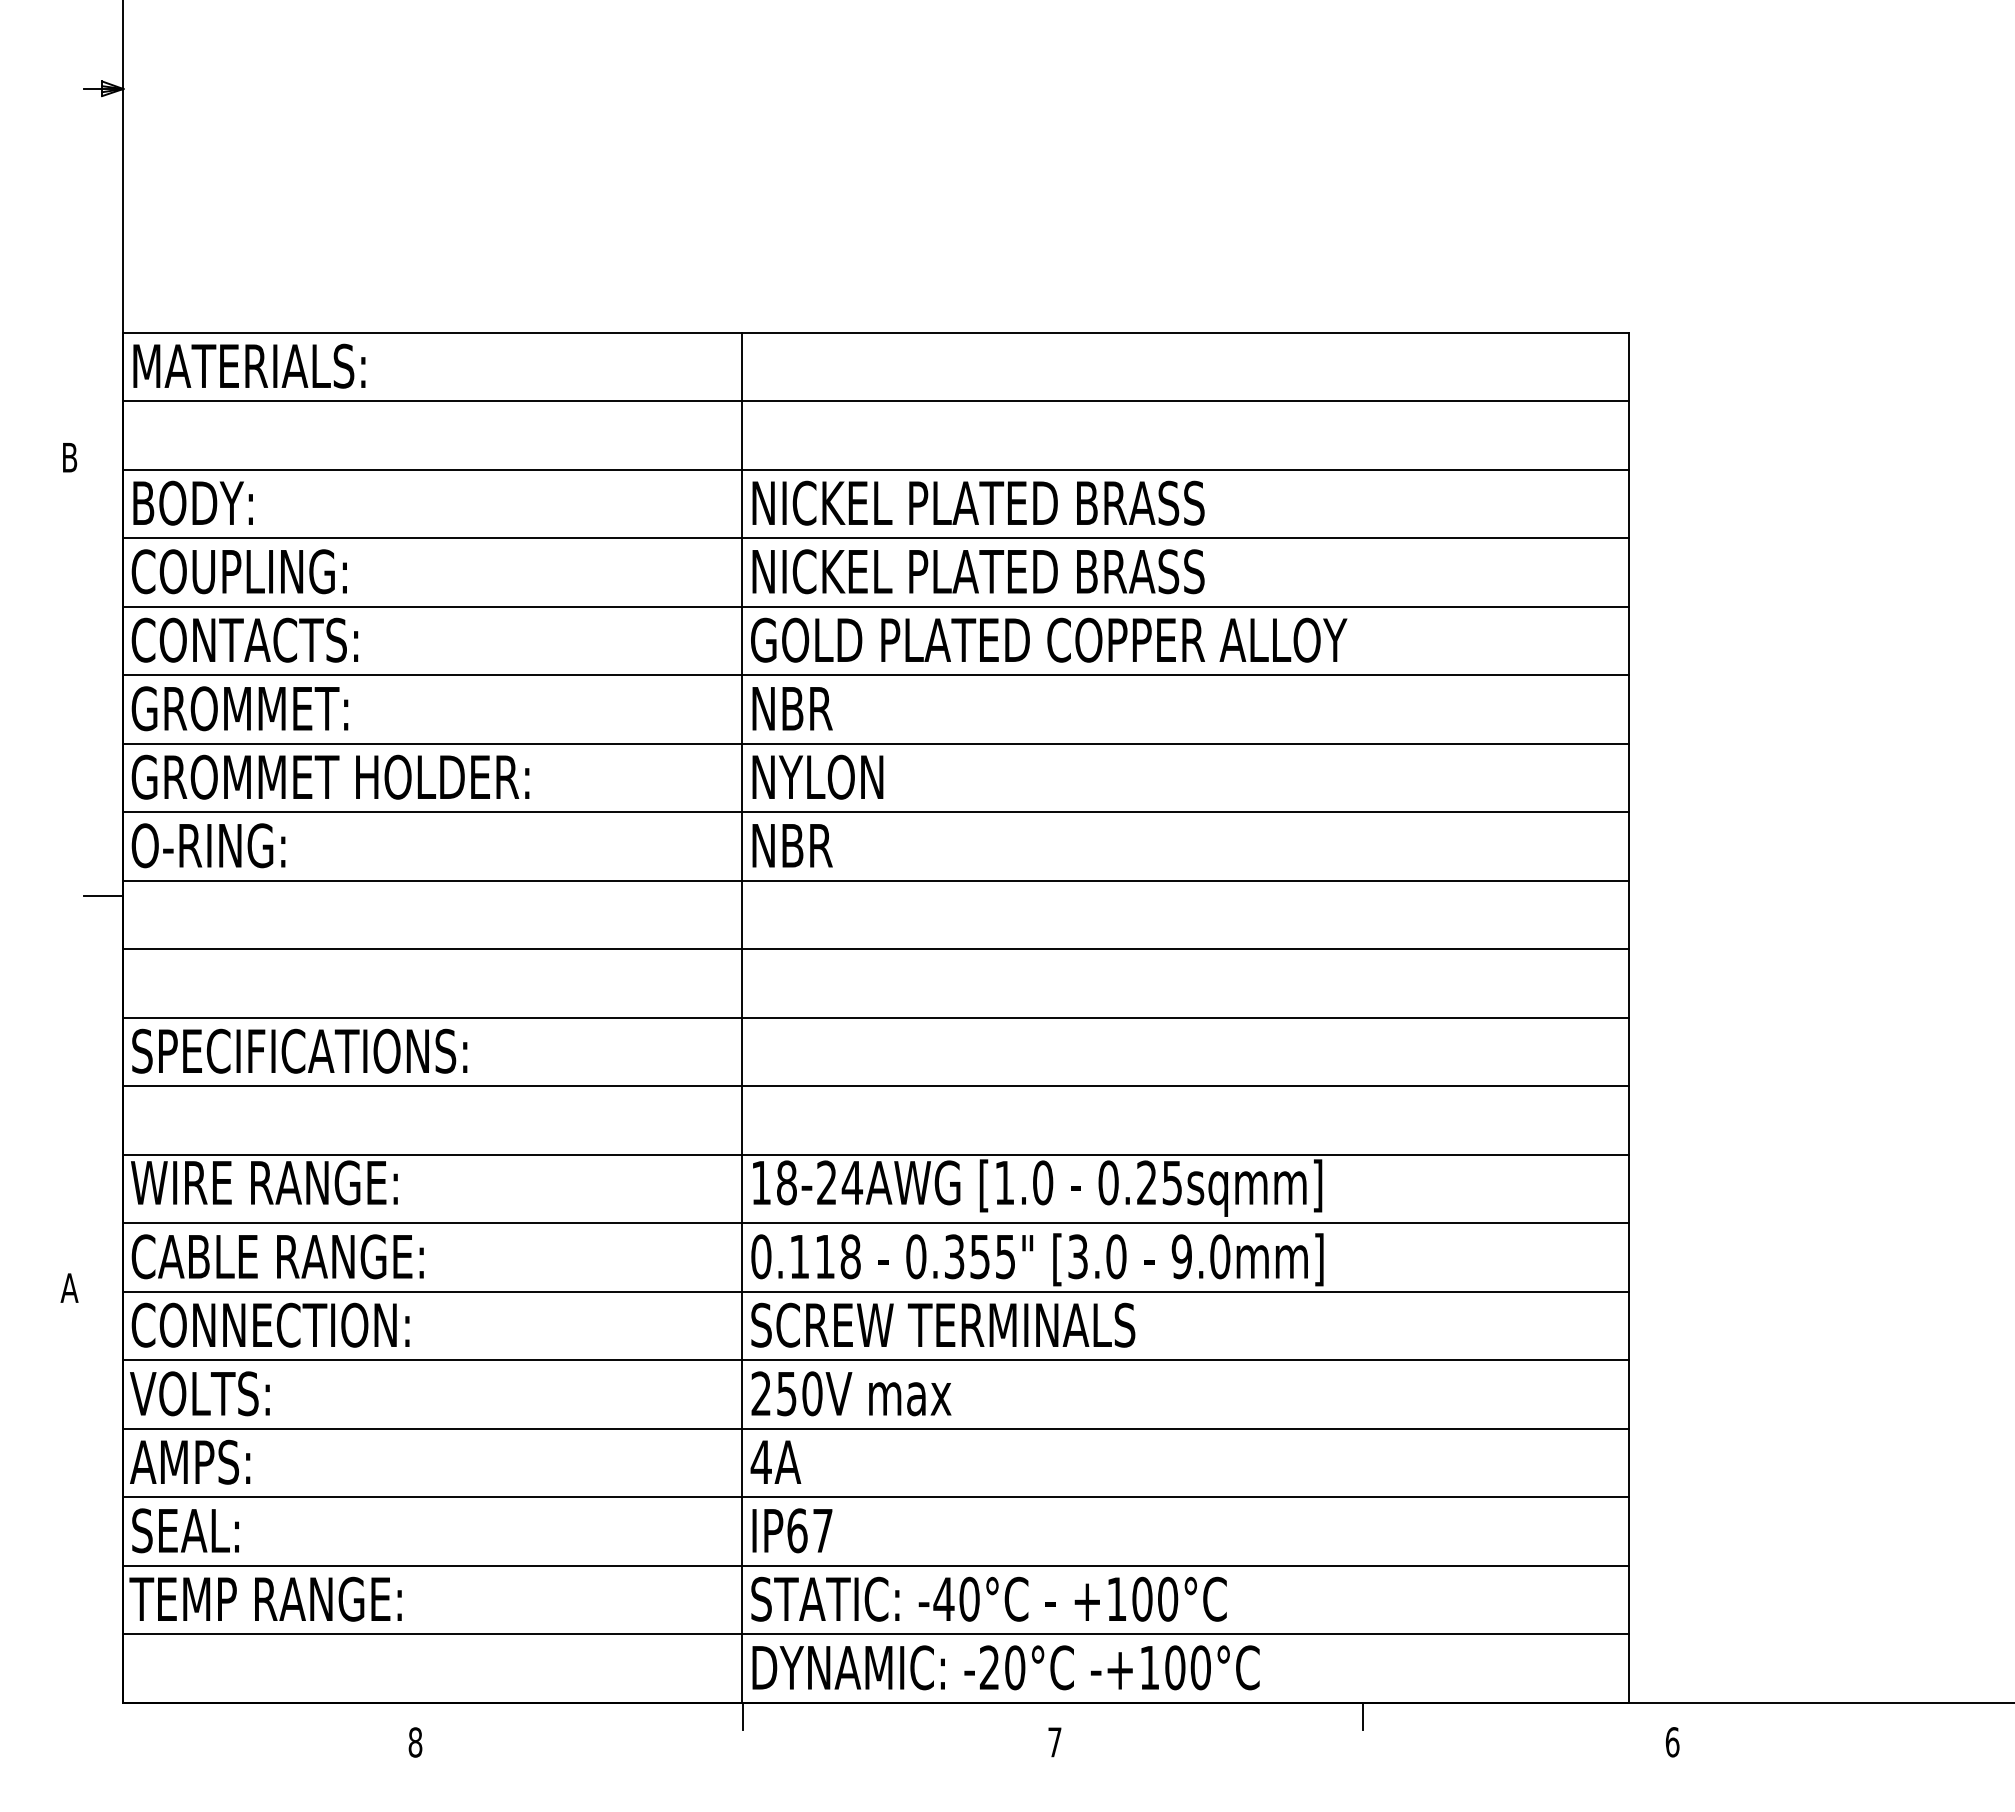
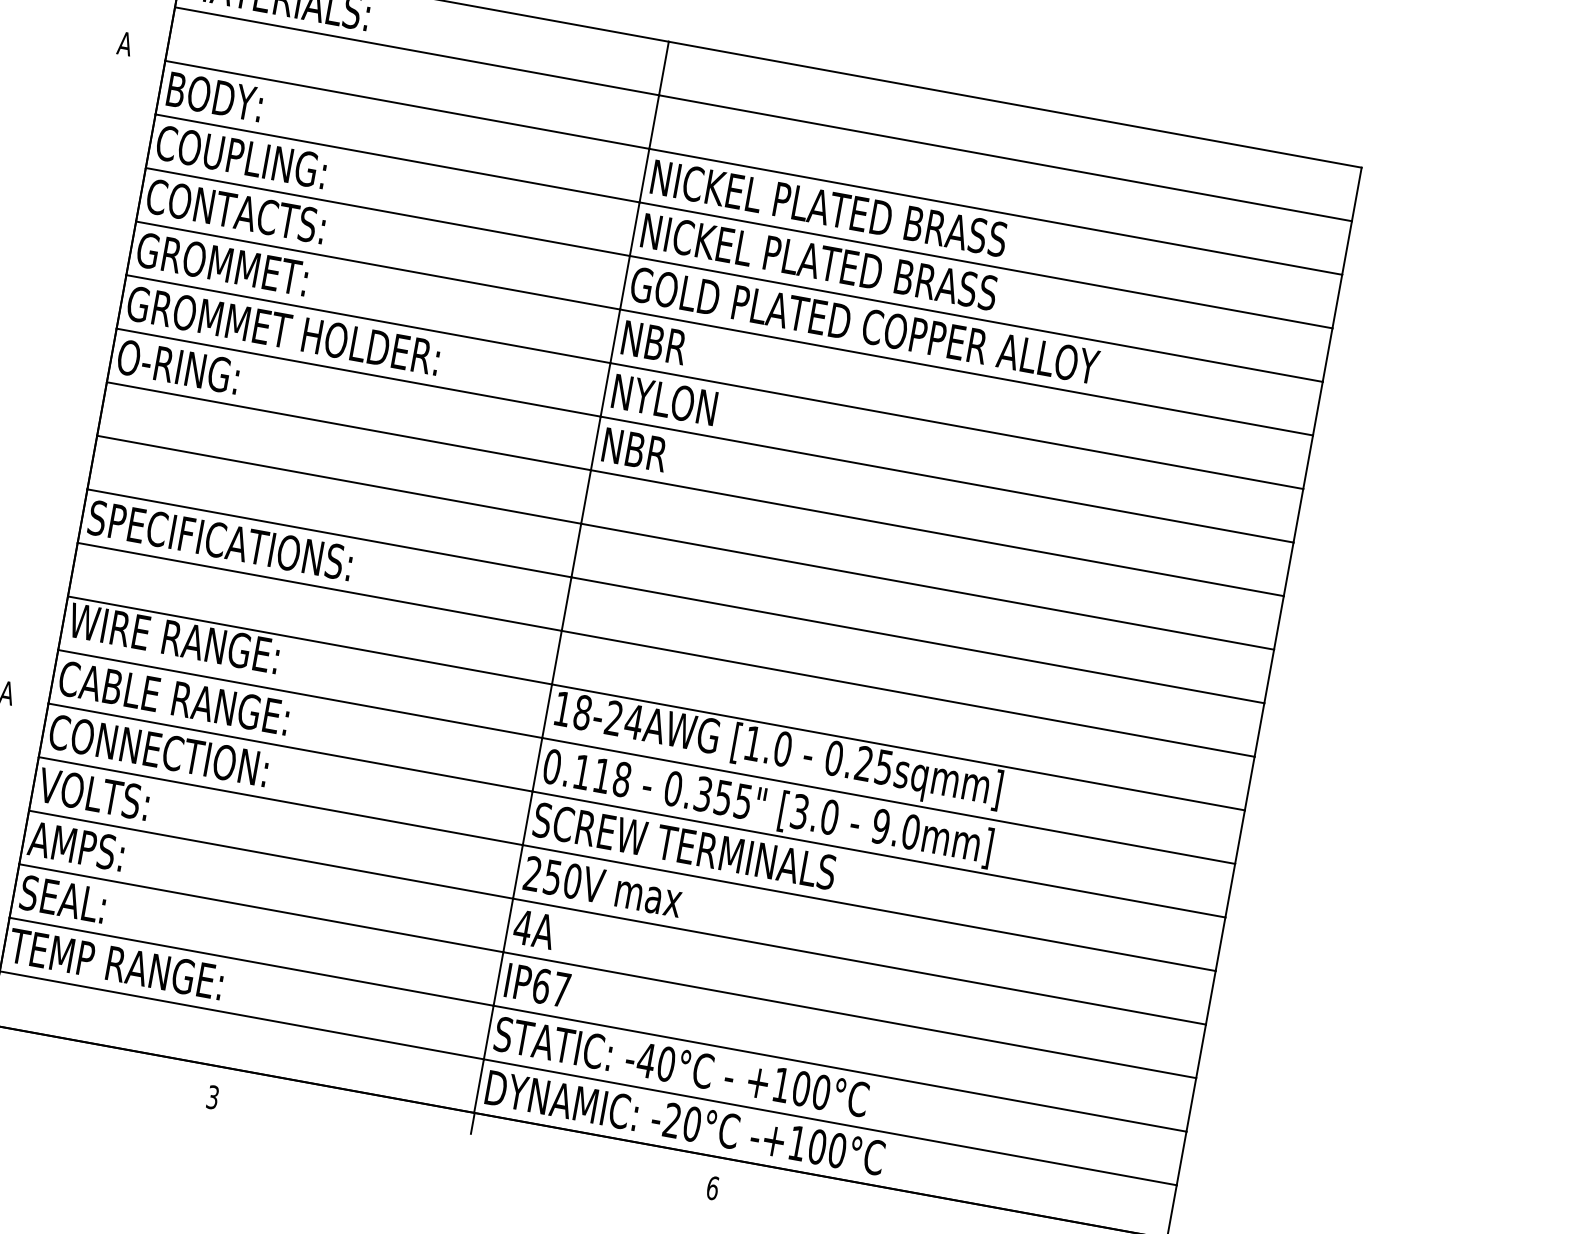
text: (69, 457) -> (124, 43), B -> A
line: (103, 895) -> (89, 390), removed
line: (1363, 1715) -> (957, 1211), removed
text: (415, 1742) -> (212, 1097), 8 -> 3
text: (1054, 1742) -> (712, 1188), 7 -> 6

